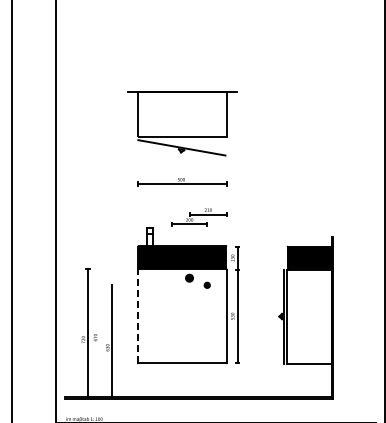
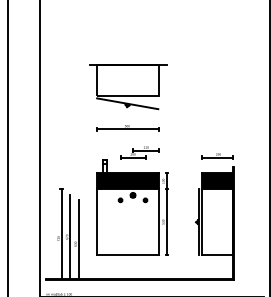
part: (309, 222) -> (217, 156), added
part: (171, 284) -> (120, 199), added
line: (138, 316) -> (97, 222), dashed -> solid
line: (99, 337) -> (69, 236), added

